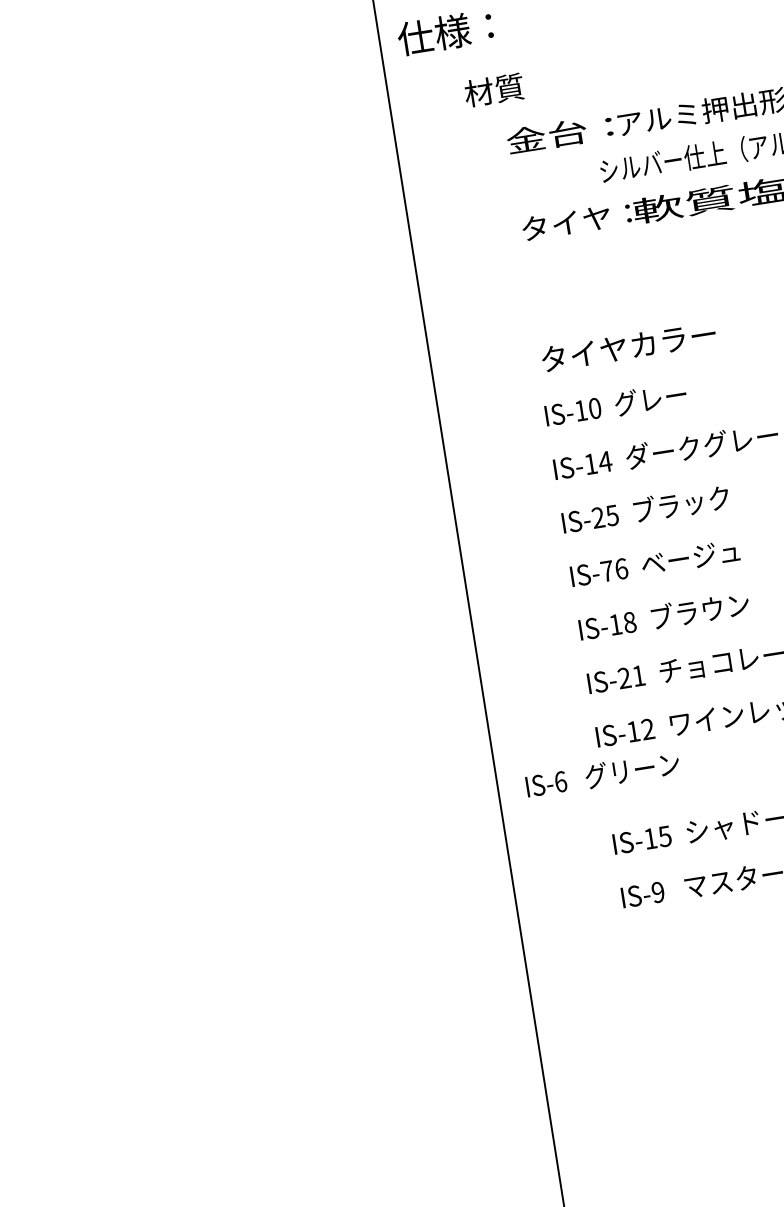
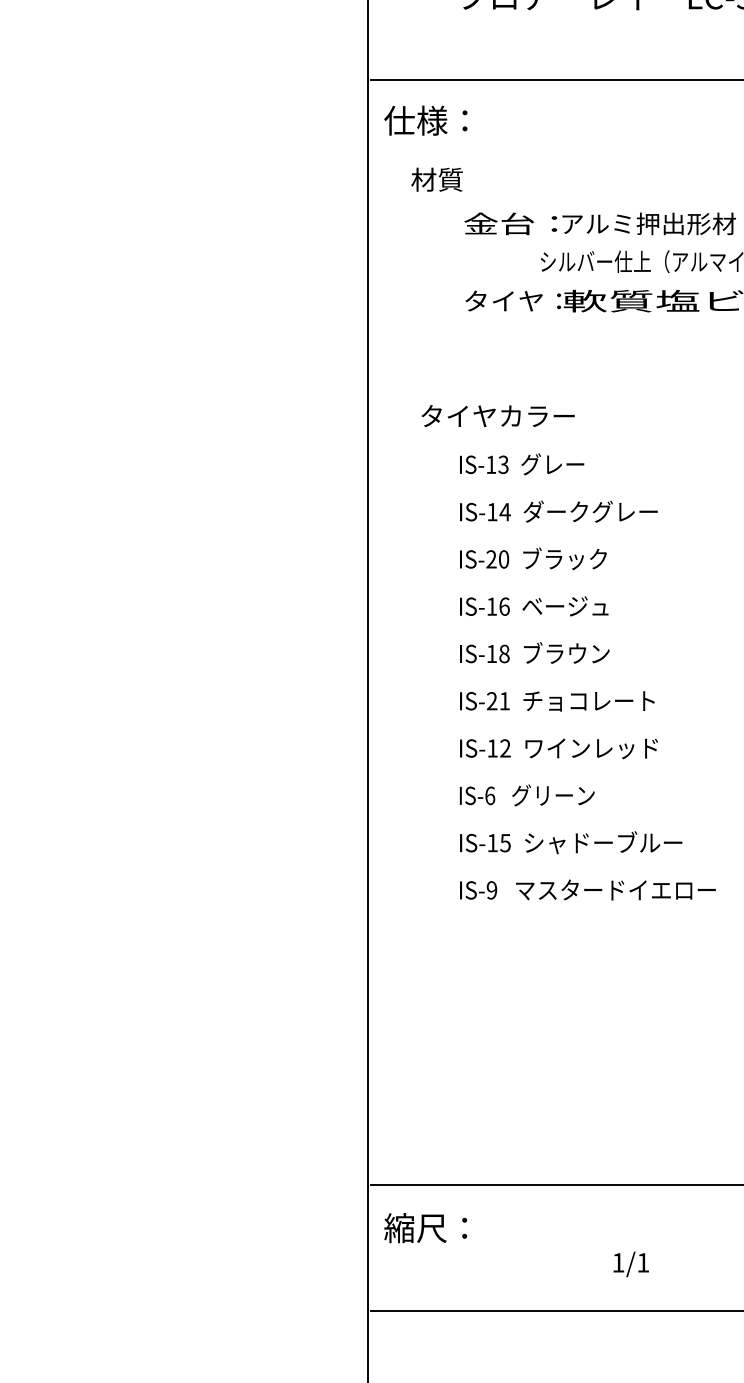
text: (493, 90) -> (436, 179), moved
text: (628, 347) -> (497, 416), moved
text: (594, 408) -> (503, 464), IS-10 -> IS-13
text: (611, 515) -> (503, 559), IS-25 -> IS-20
text: (606, 571) -> (491, 606), IS-76 -> IS-16
text: (601, 774) -> (526, 795), moved

